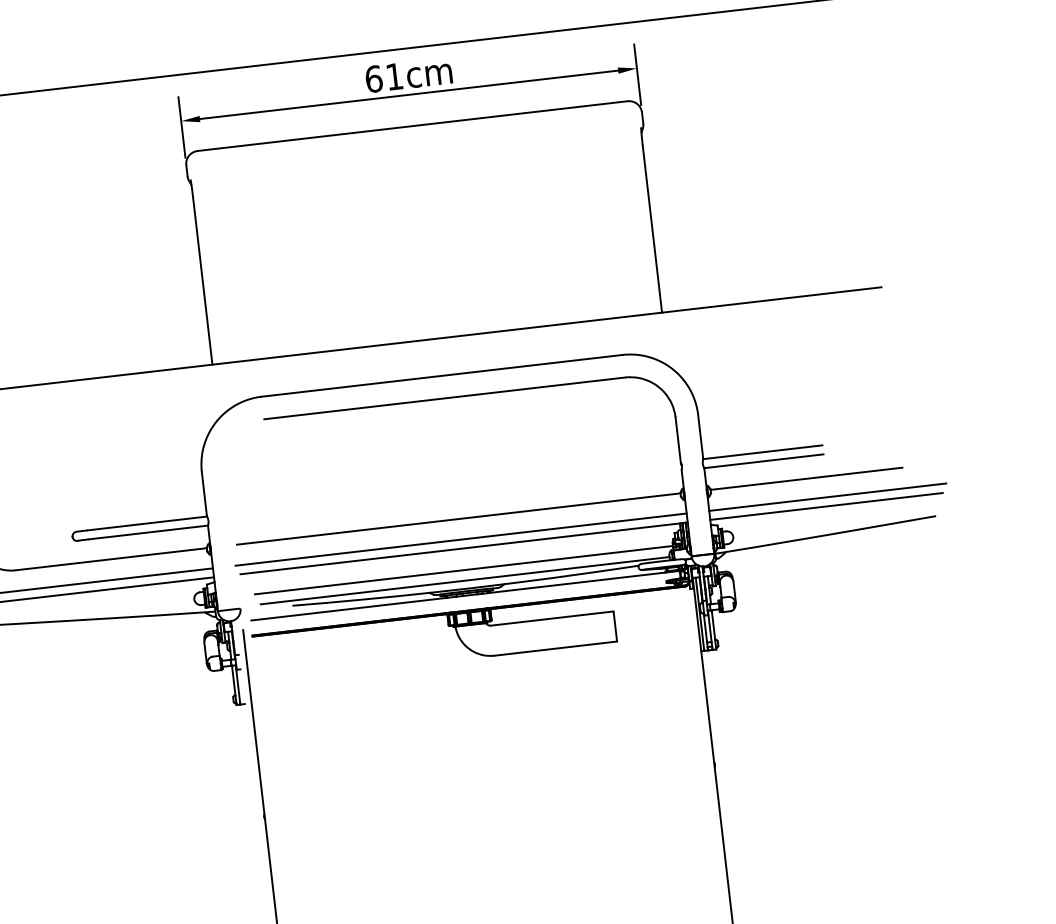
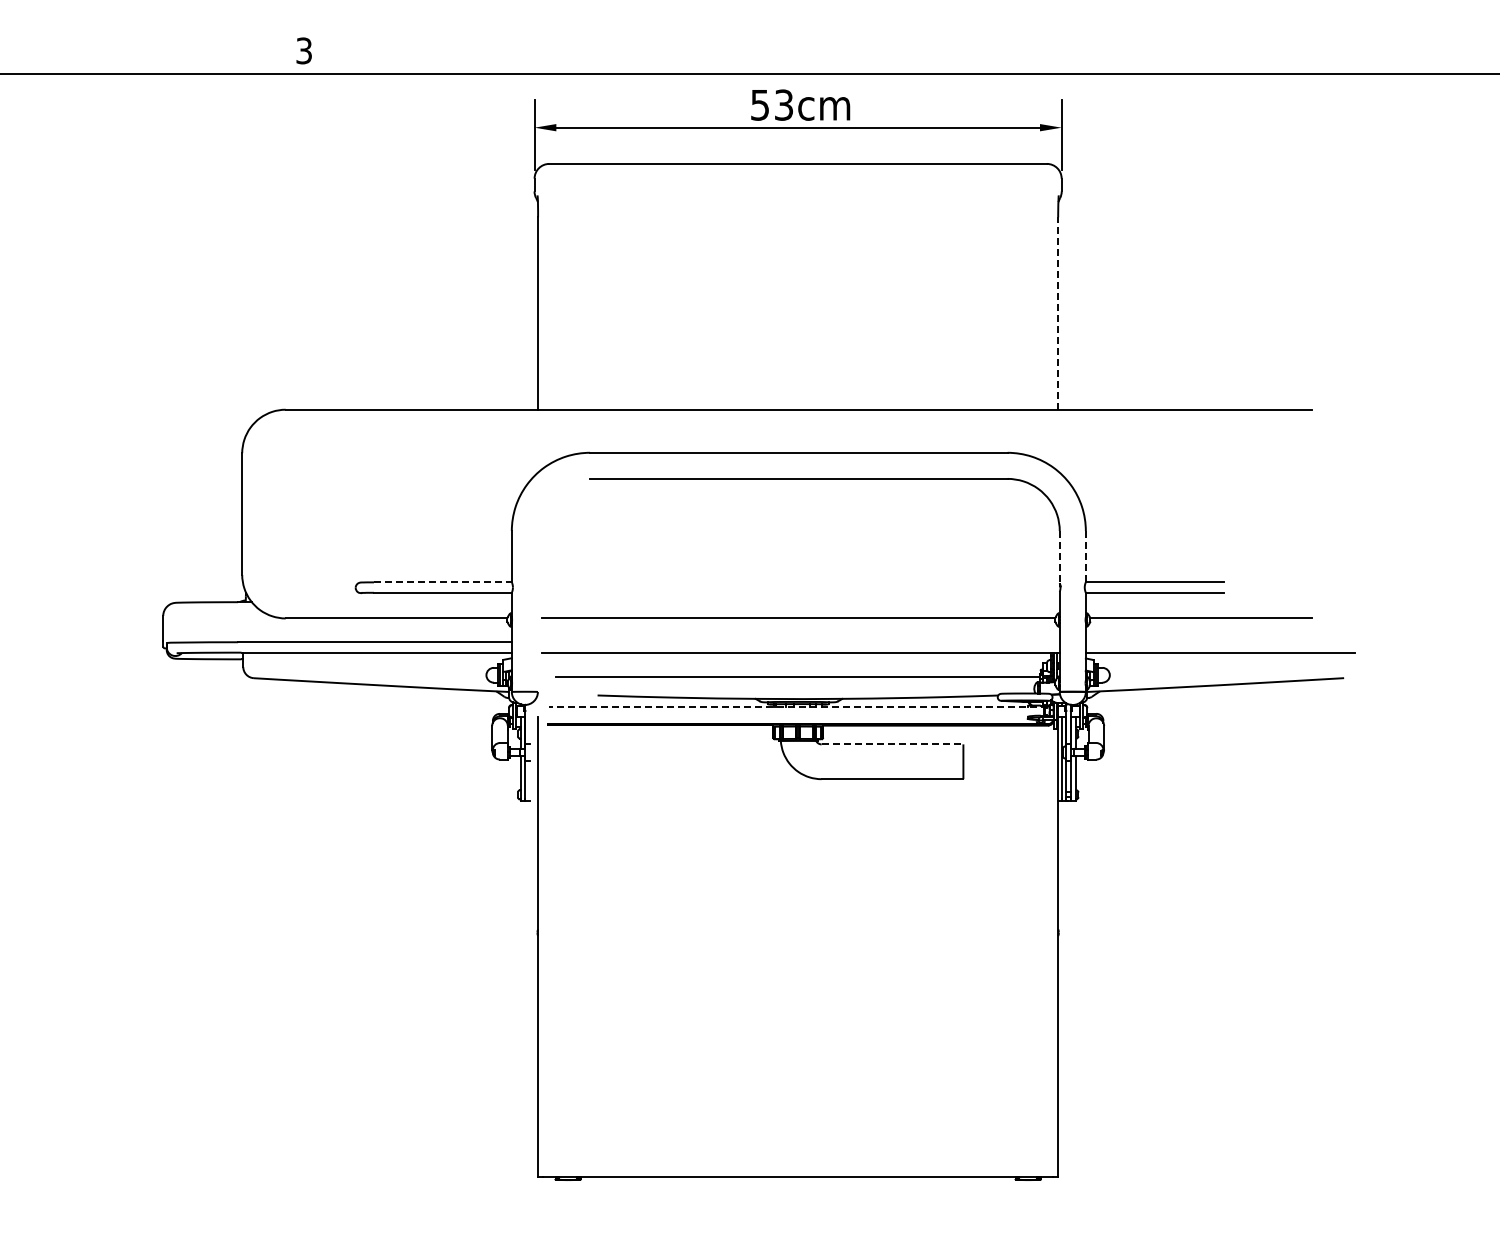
text: (383, 77) -> (771, 104), 61cm -> 53cm
line: (652, 229) -> (1058, 313), solid -> dashed
line: (700, 436) -> (1085, 556), solid -> dashed
line: (677, 440) -> (1059, 557), solid -> dashed
line: (827, 497) -> (1222, 642), removed
line: (147, 523) -> (442, 582), solid -> dashed
line: (460, 539) -> (798, 642), removed
line: (464, 580) -> (797, 689), removed
line: (466, 595) -> (797, 706), solid -> dashed
line: (552, 618) -> (892, 744), solid -> dashed

